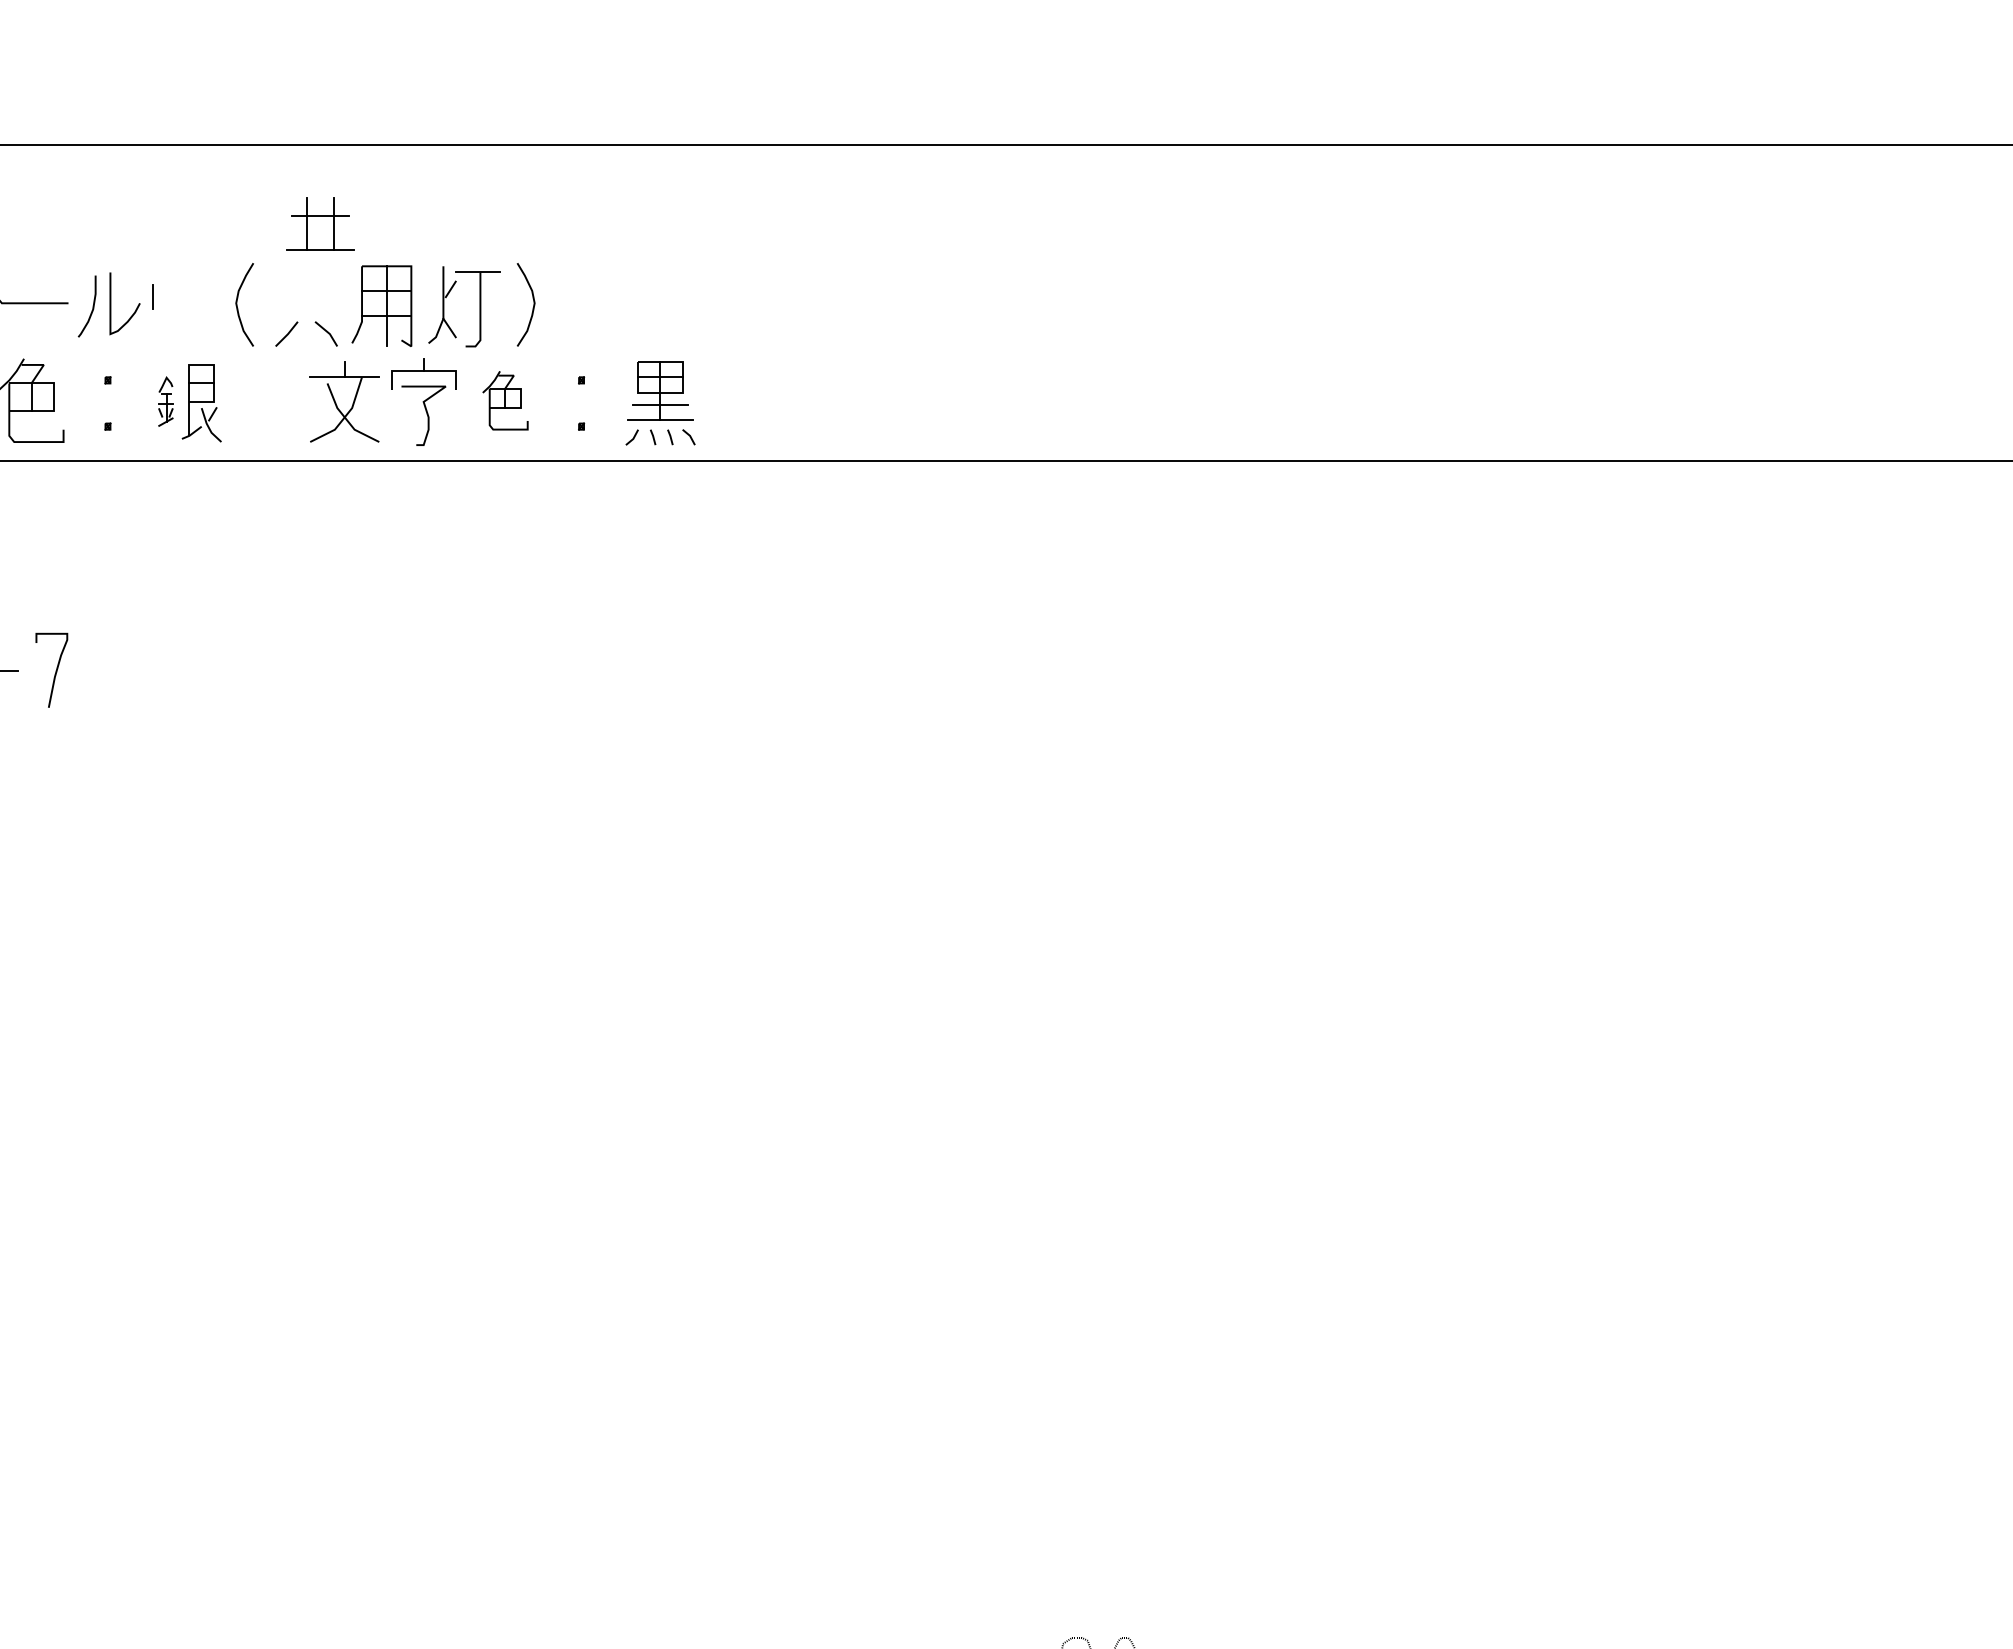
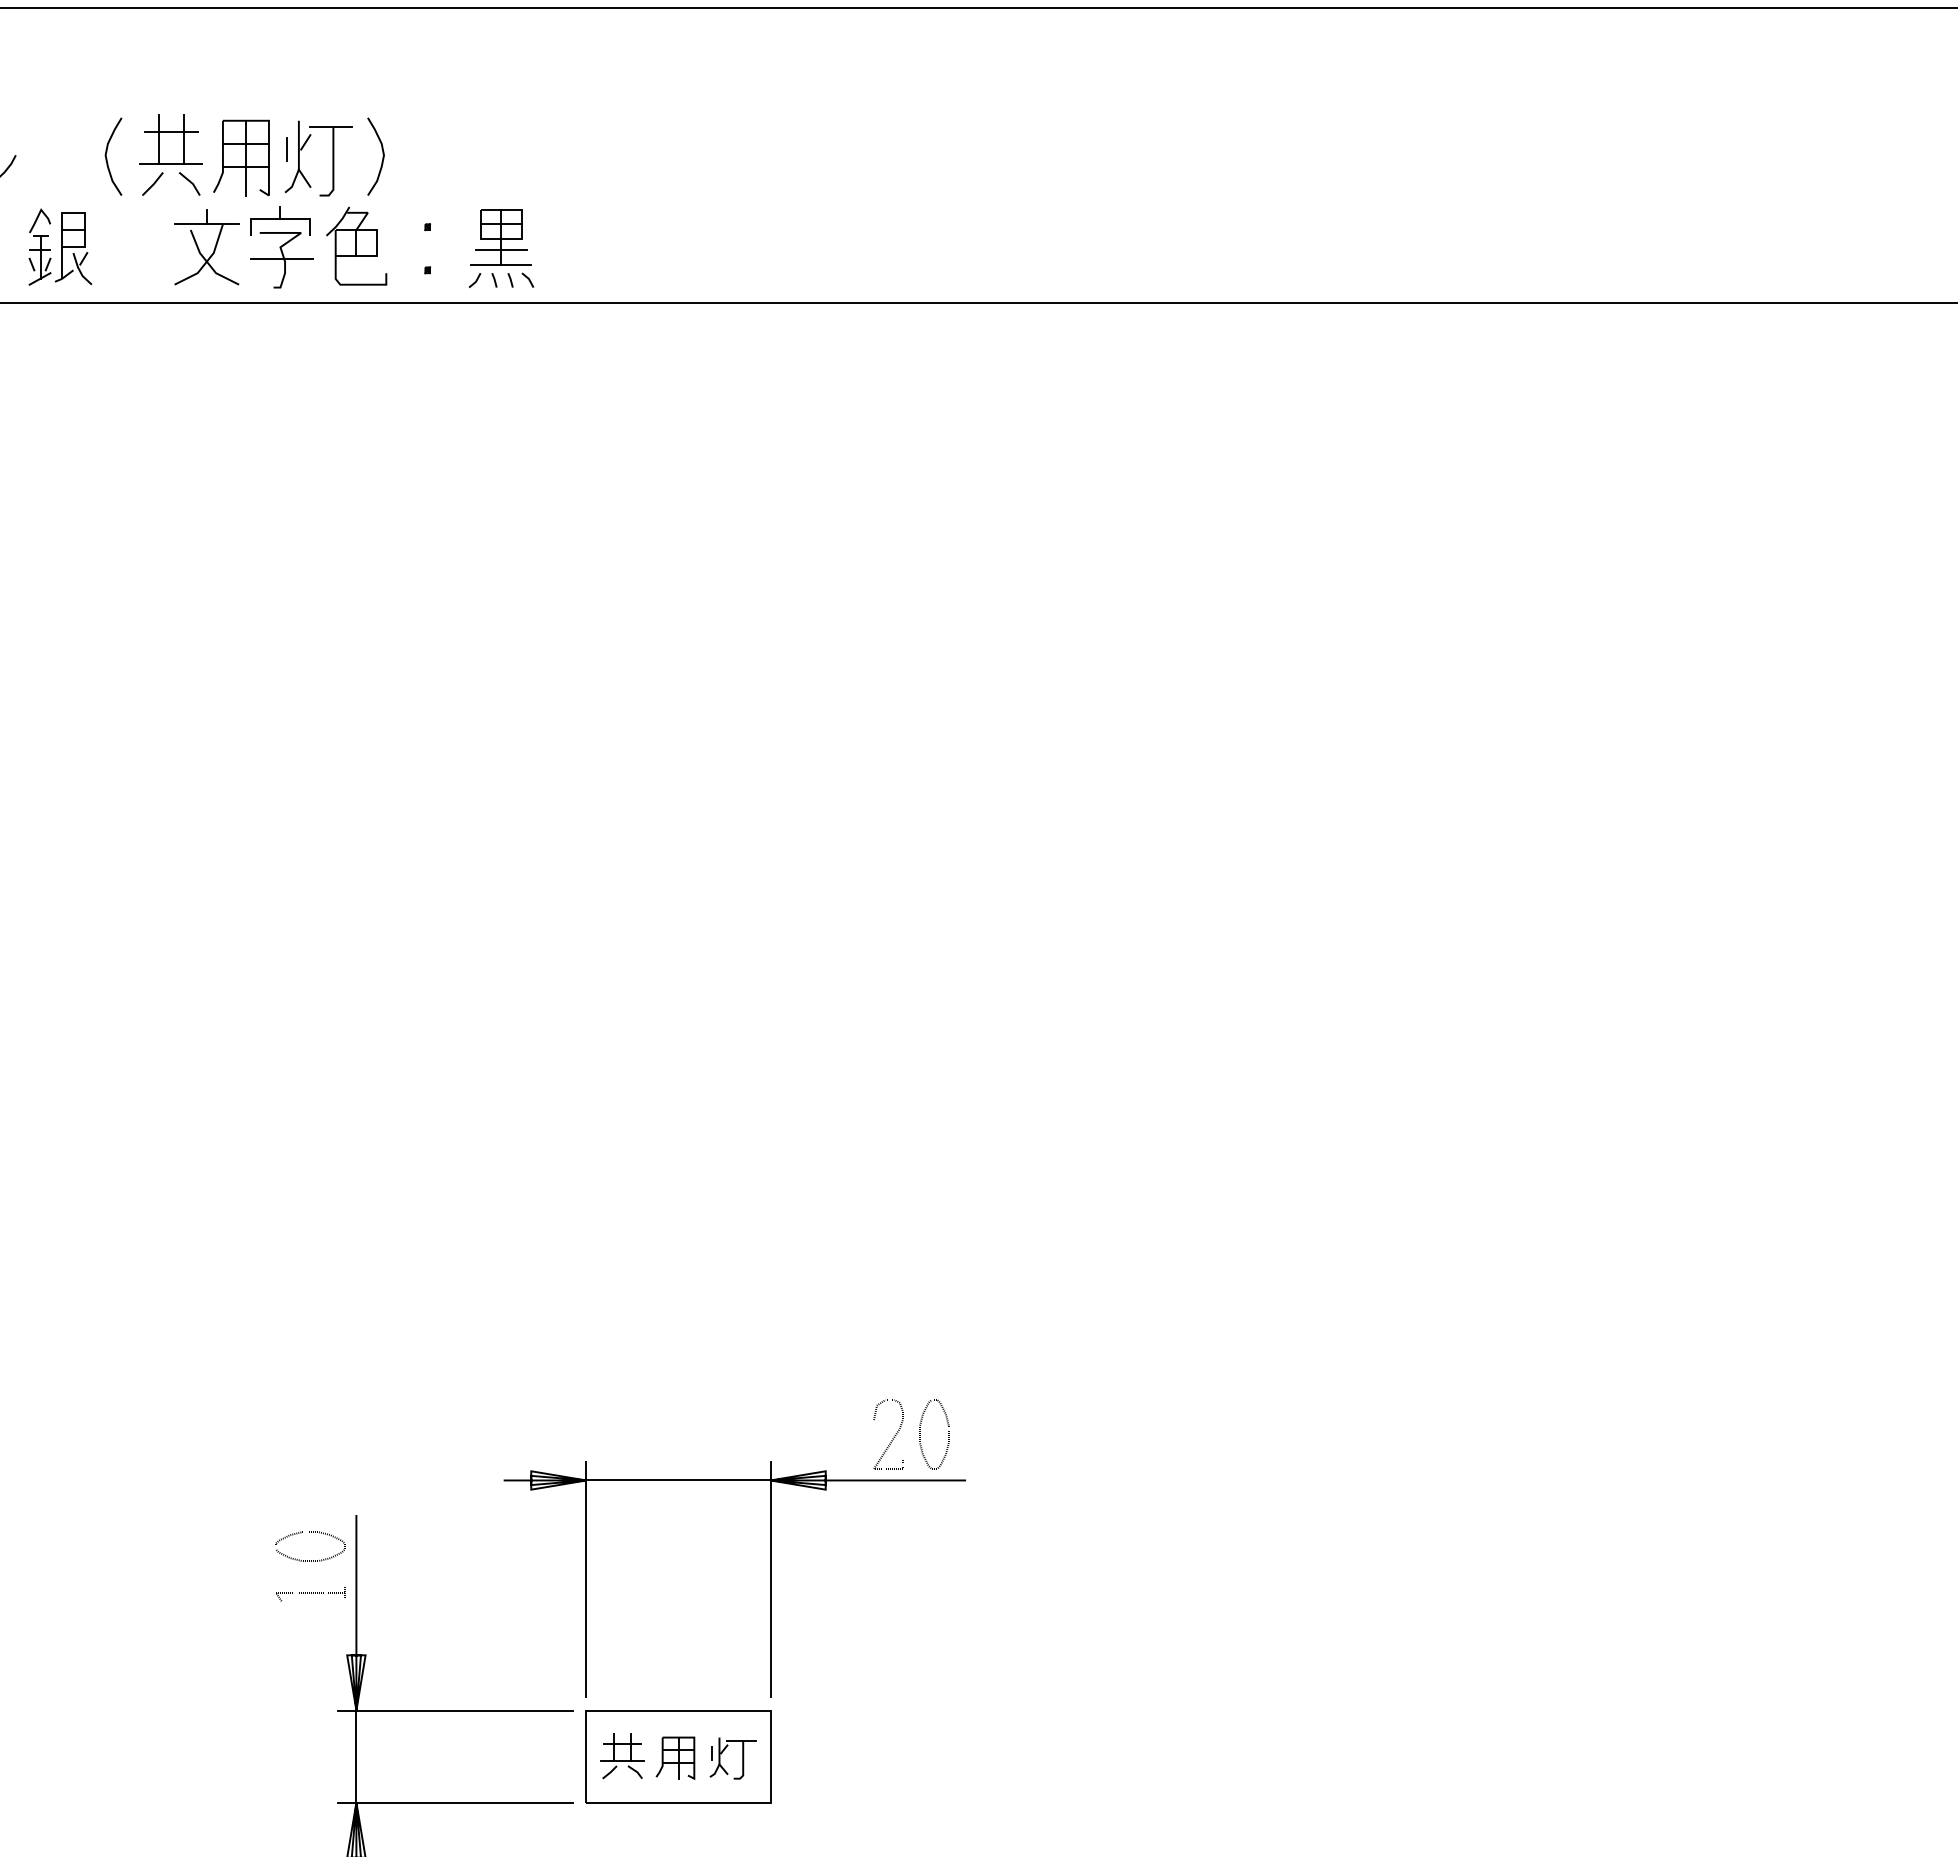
part: (319, 224) -> (170, 139), moved
line: (152, 297) -> (286, 149), moved
part: (505, 400) -> (356, 245), size x1.43
part: (165, 401) -> (39, 246), size x1.67
line: (424, 413) -> (281, 258), added

